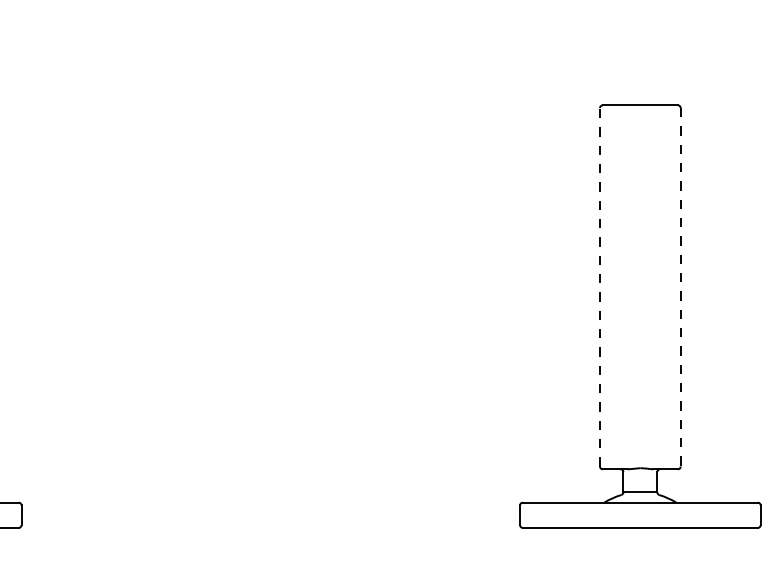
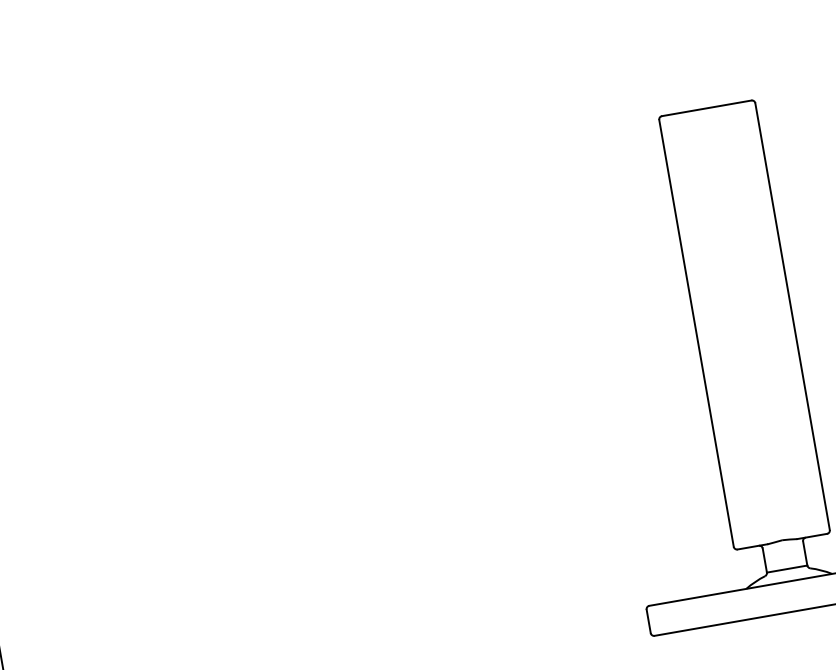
line: (600, 286) -> (696, 332), dashed -> solid
line: (680, 287) -> (792, 316), dashed -> solid

